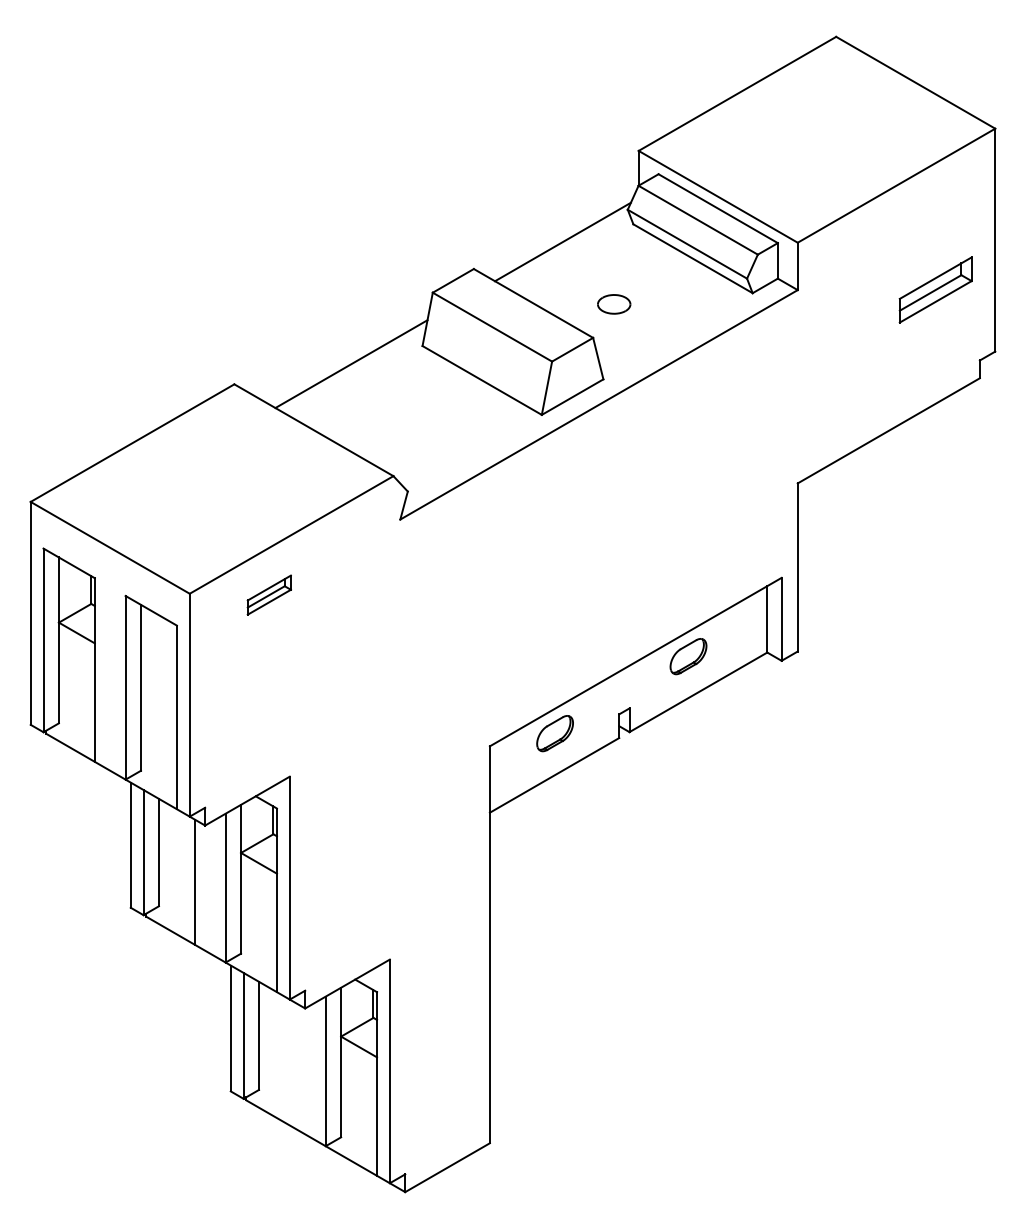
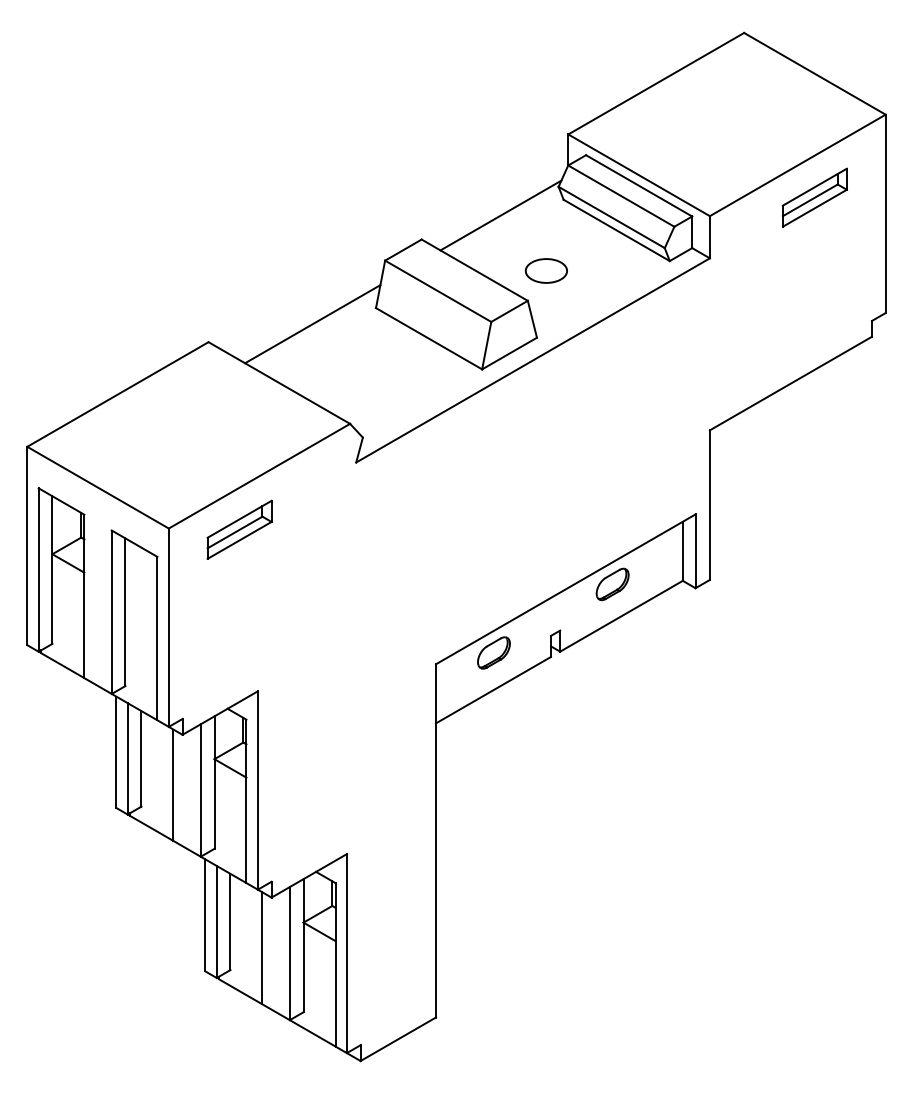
part: (935, 289) -> (814, 197), moved
part: (614, 304) -> (546, 271), size x1.43
part: (269, 594) -> (239, 529), size x1.67
line: (294, 1065) -> (262, 948), added

